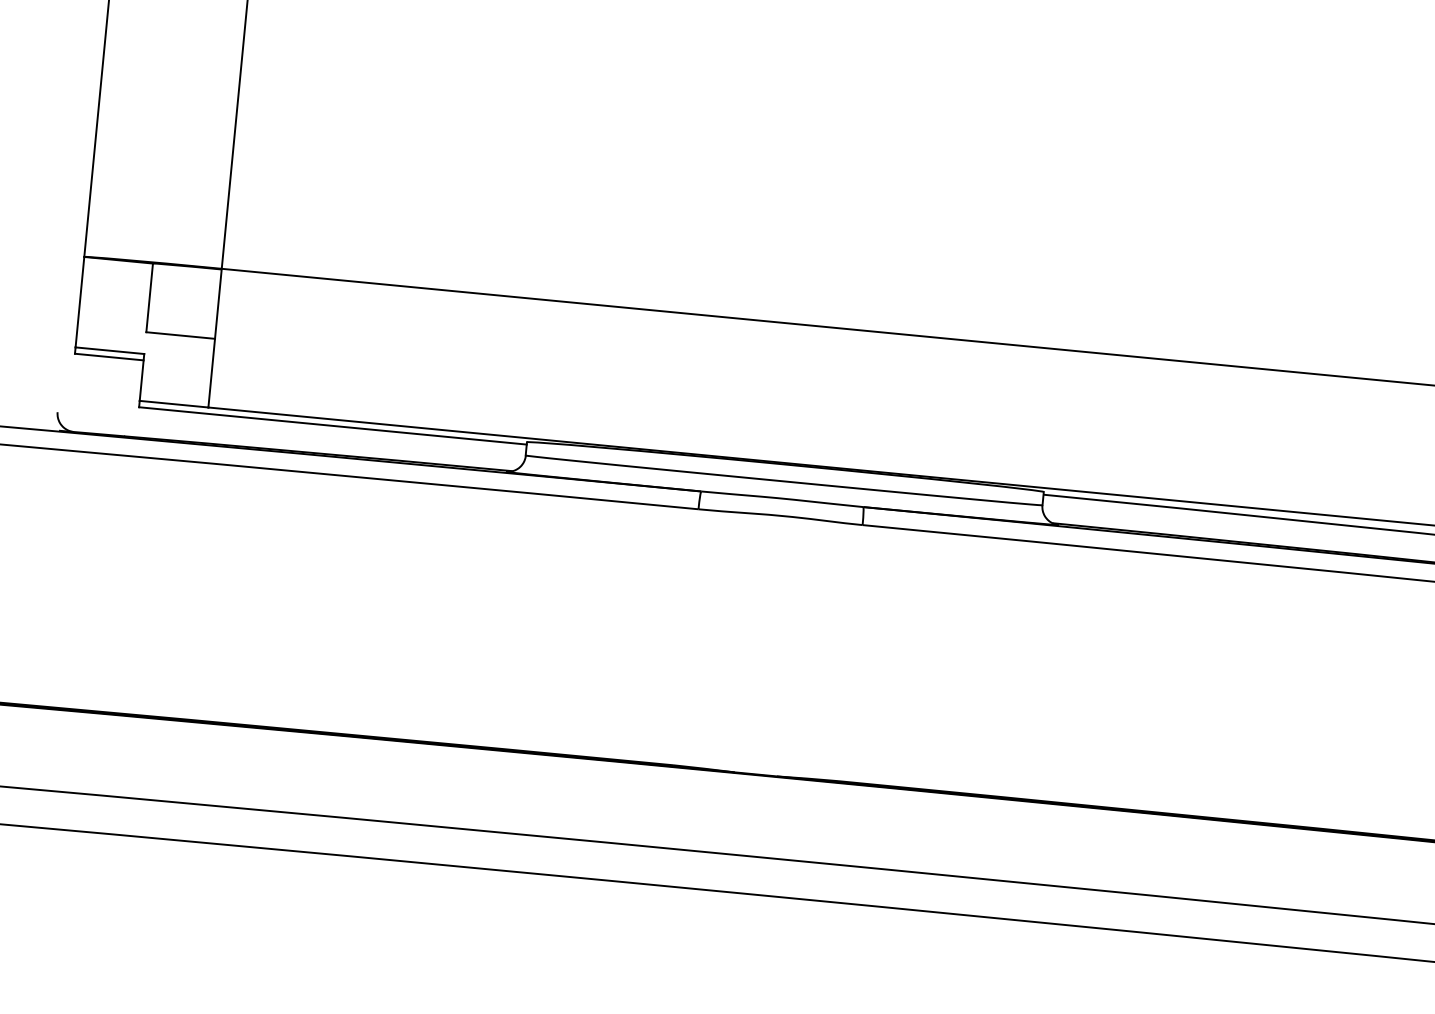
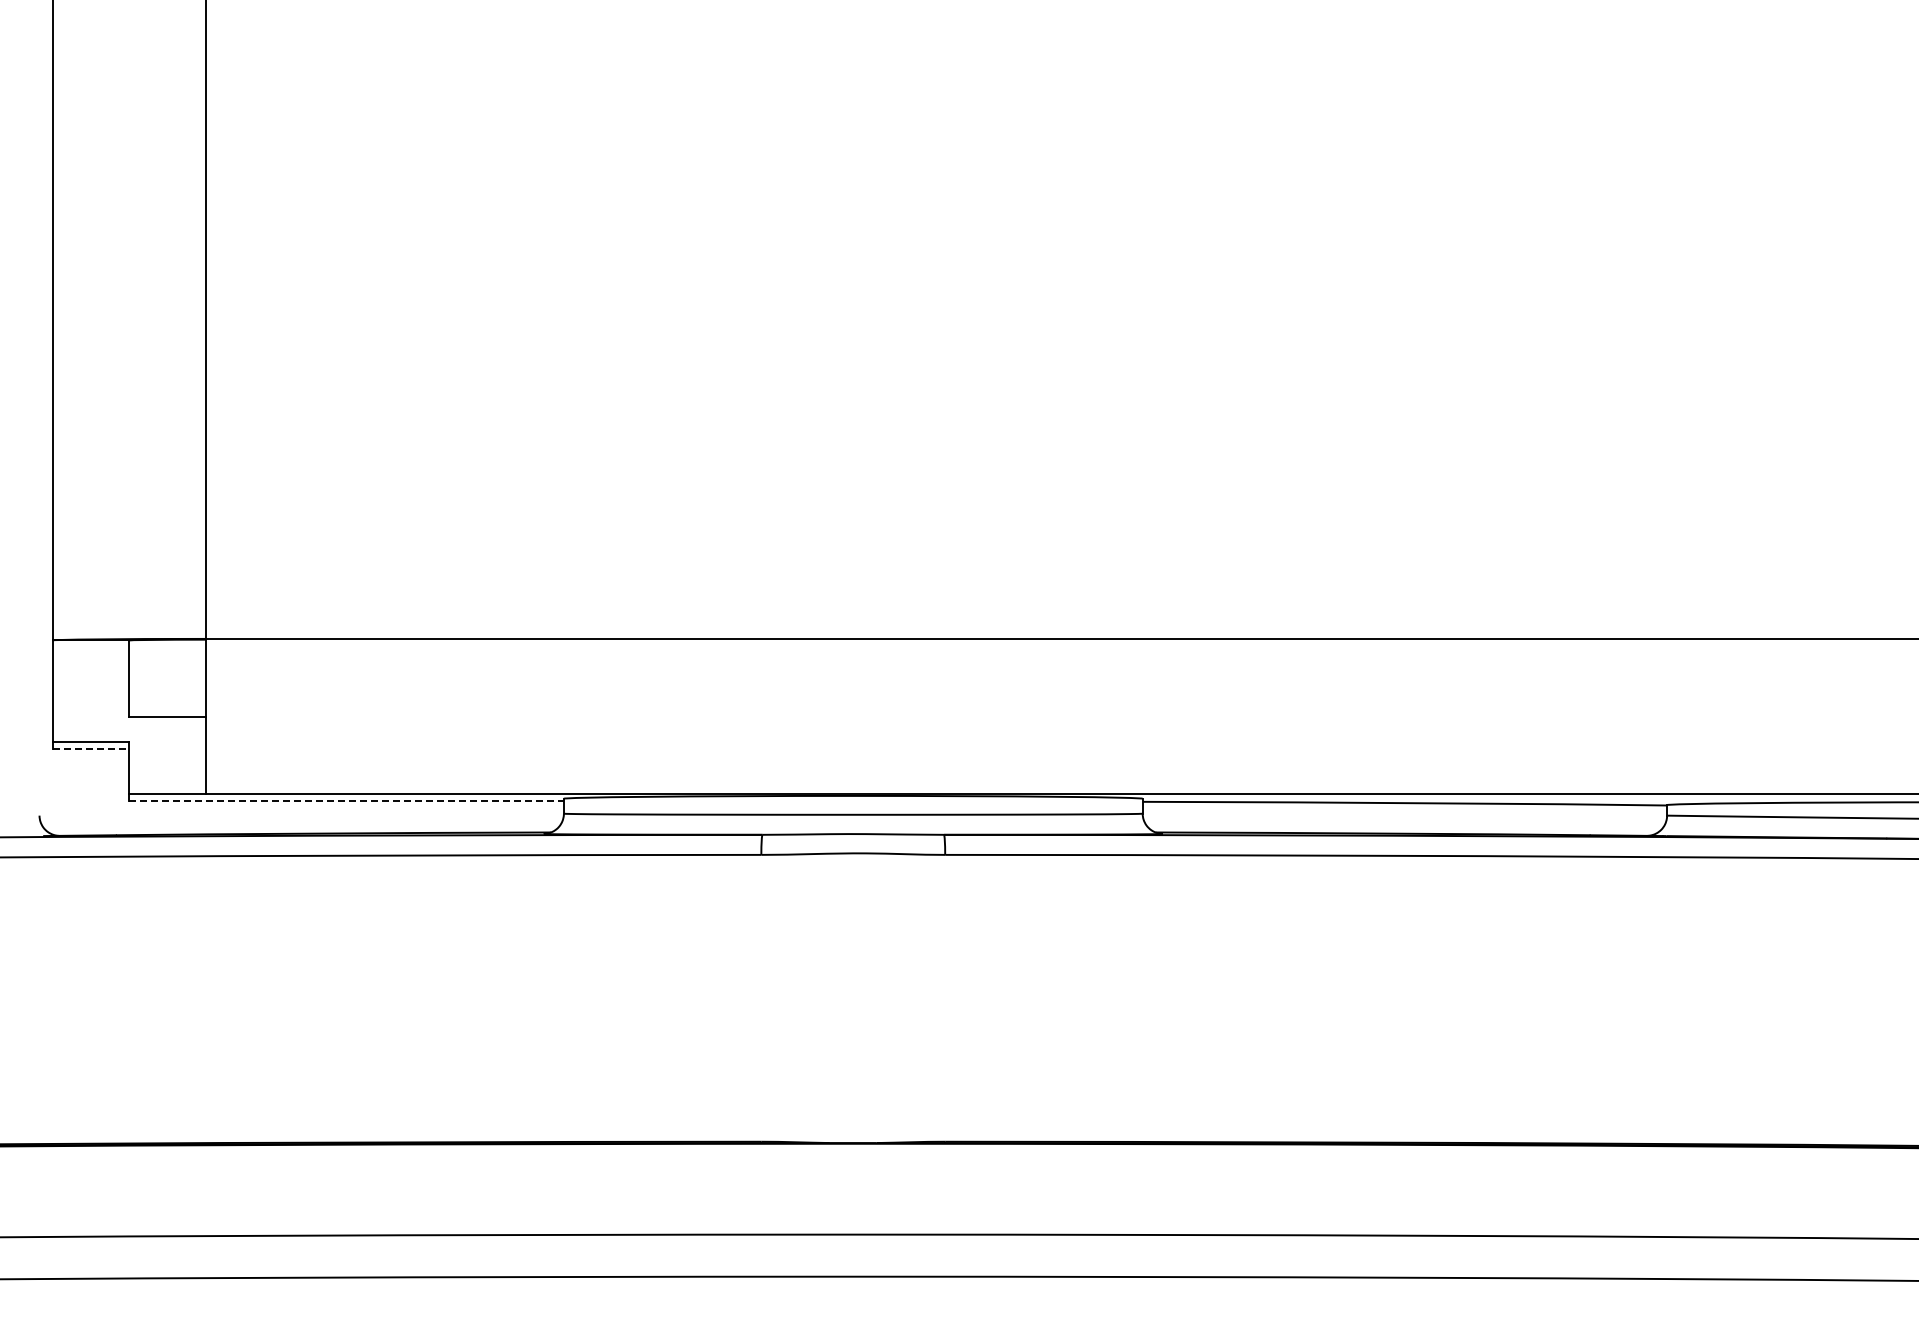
line: (109, 356) -> (91, 748), solid -> dashed
line: (333, 426) -> (347, 801), solid -> dashed

